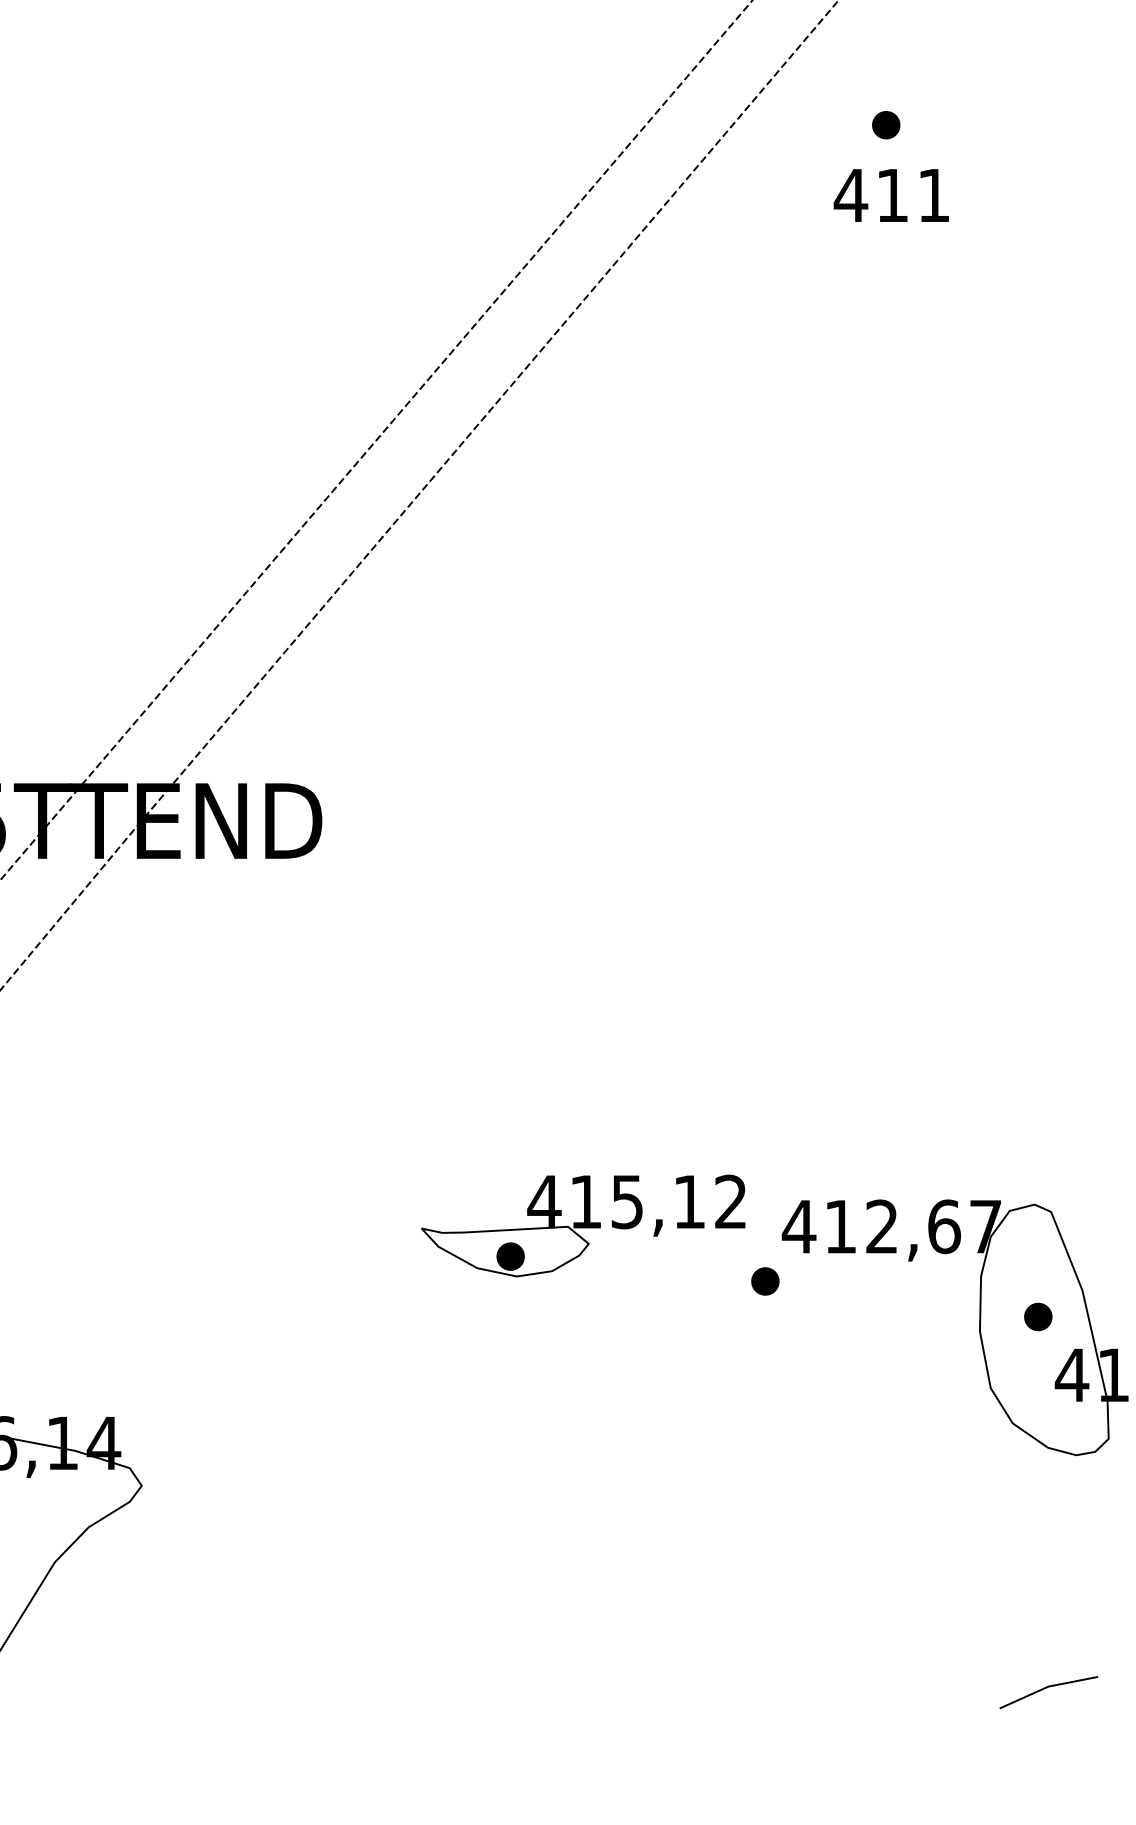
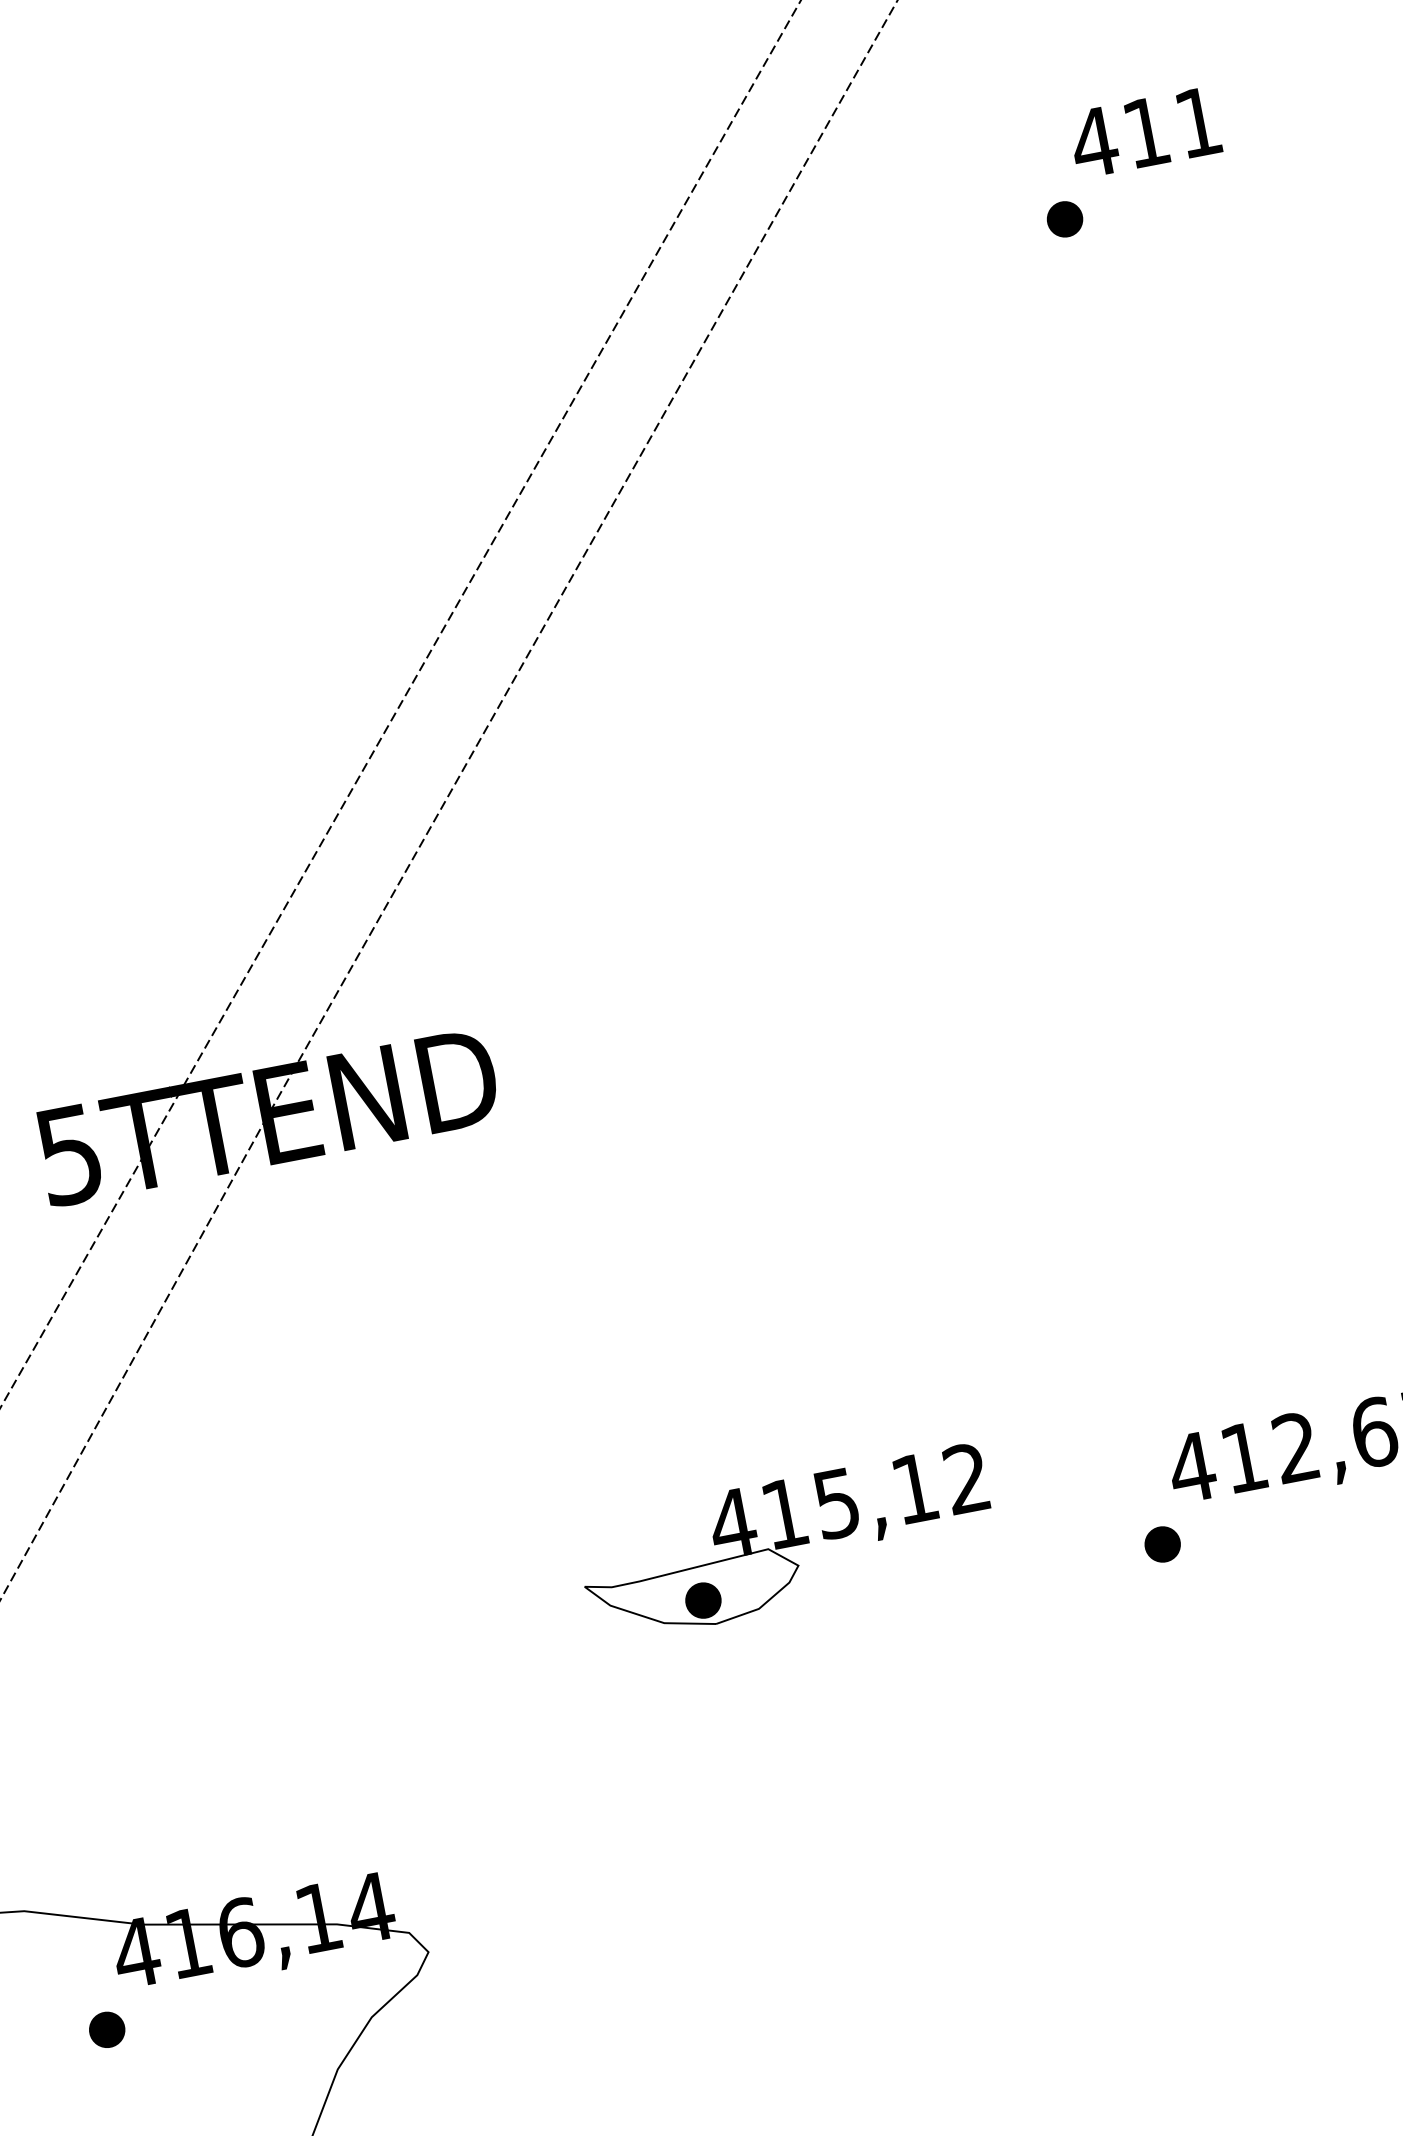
part: (886, 125) -> (1065, 219), moved
text: (890, 195) -> (1143, 132), moved
part: (583, 1225) -> (787, 1543), moved

